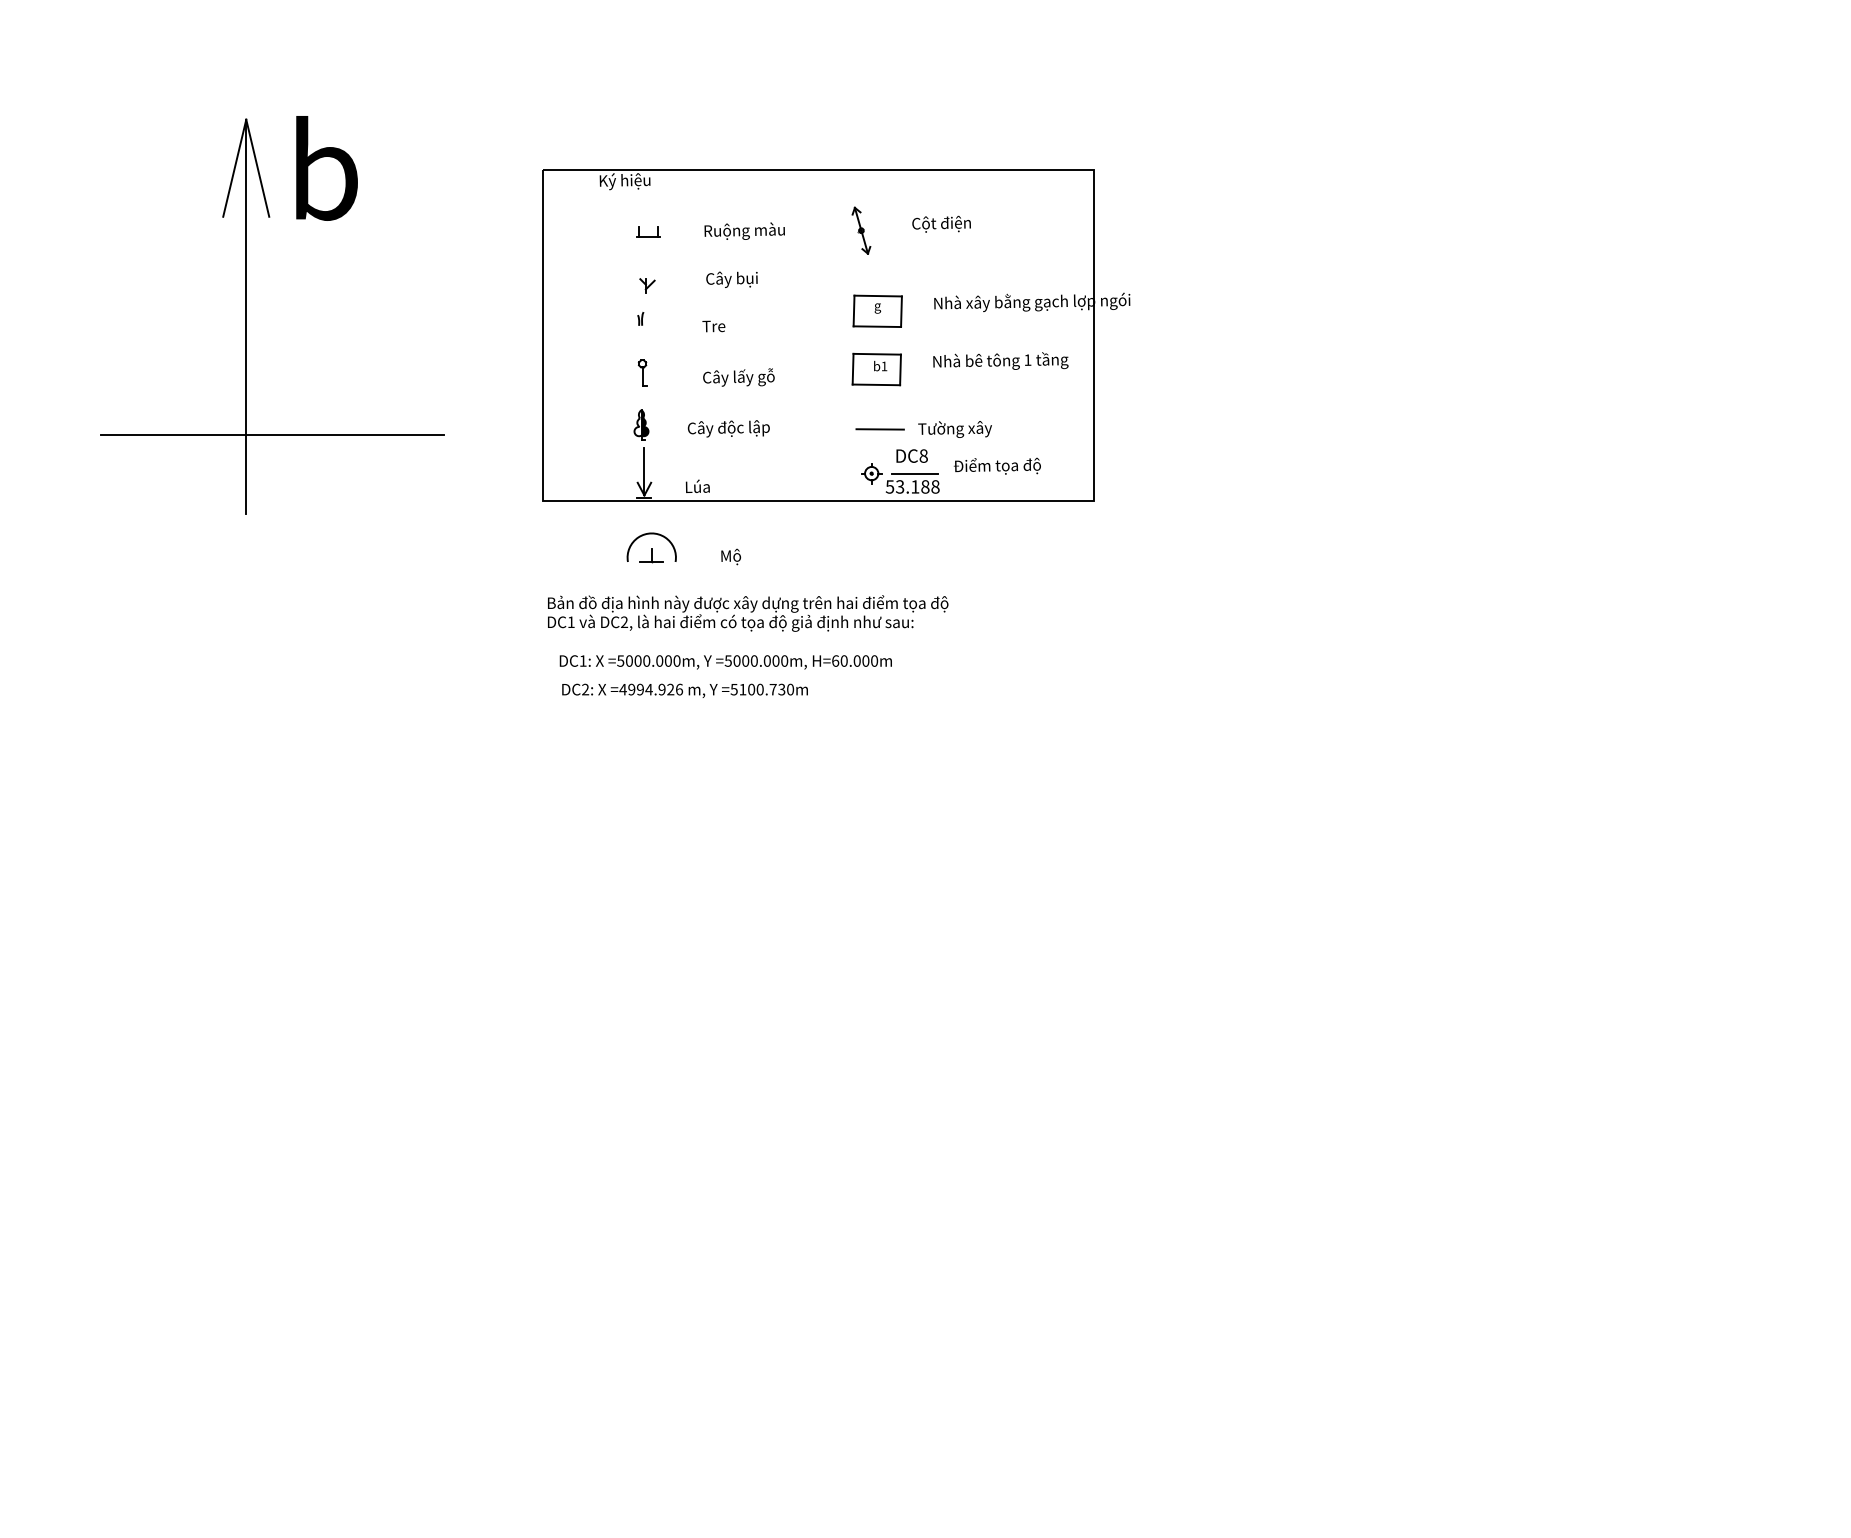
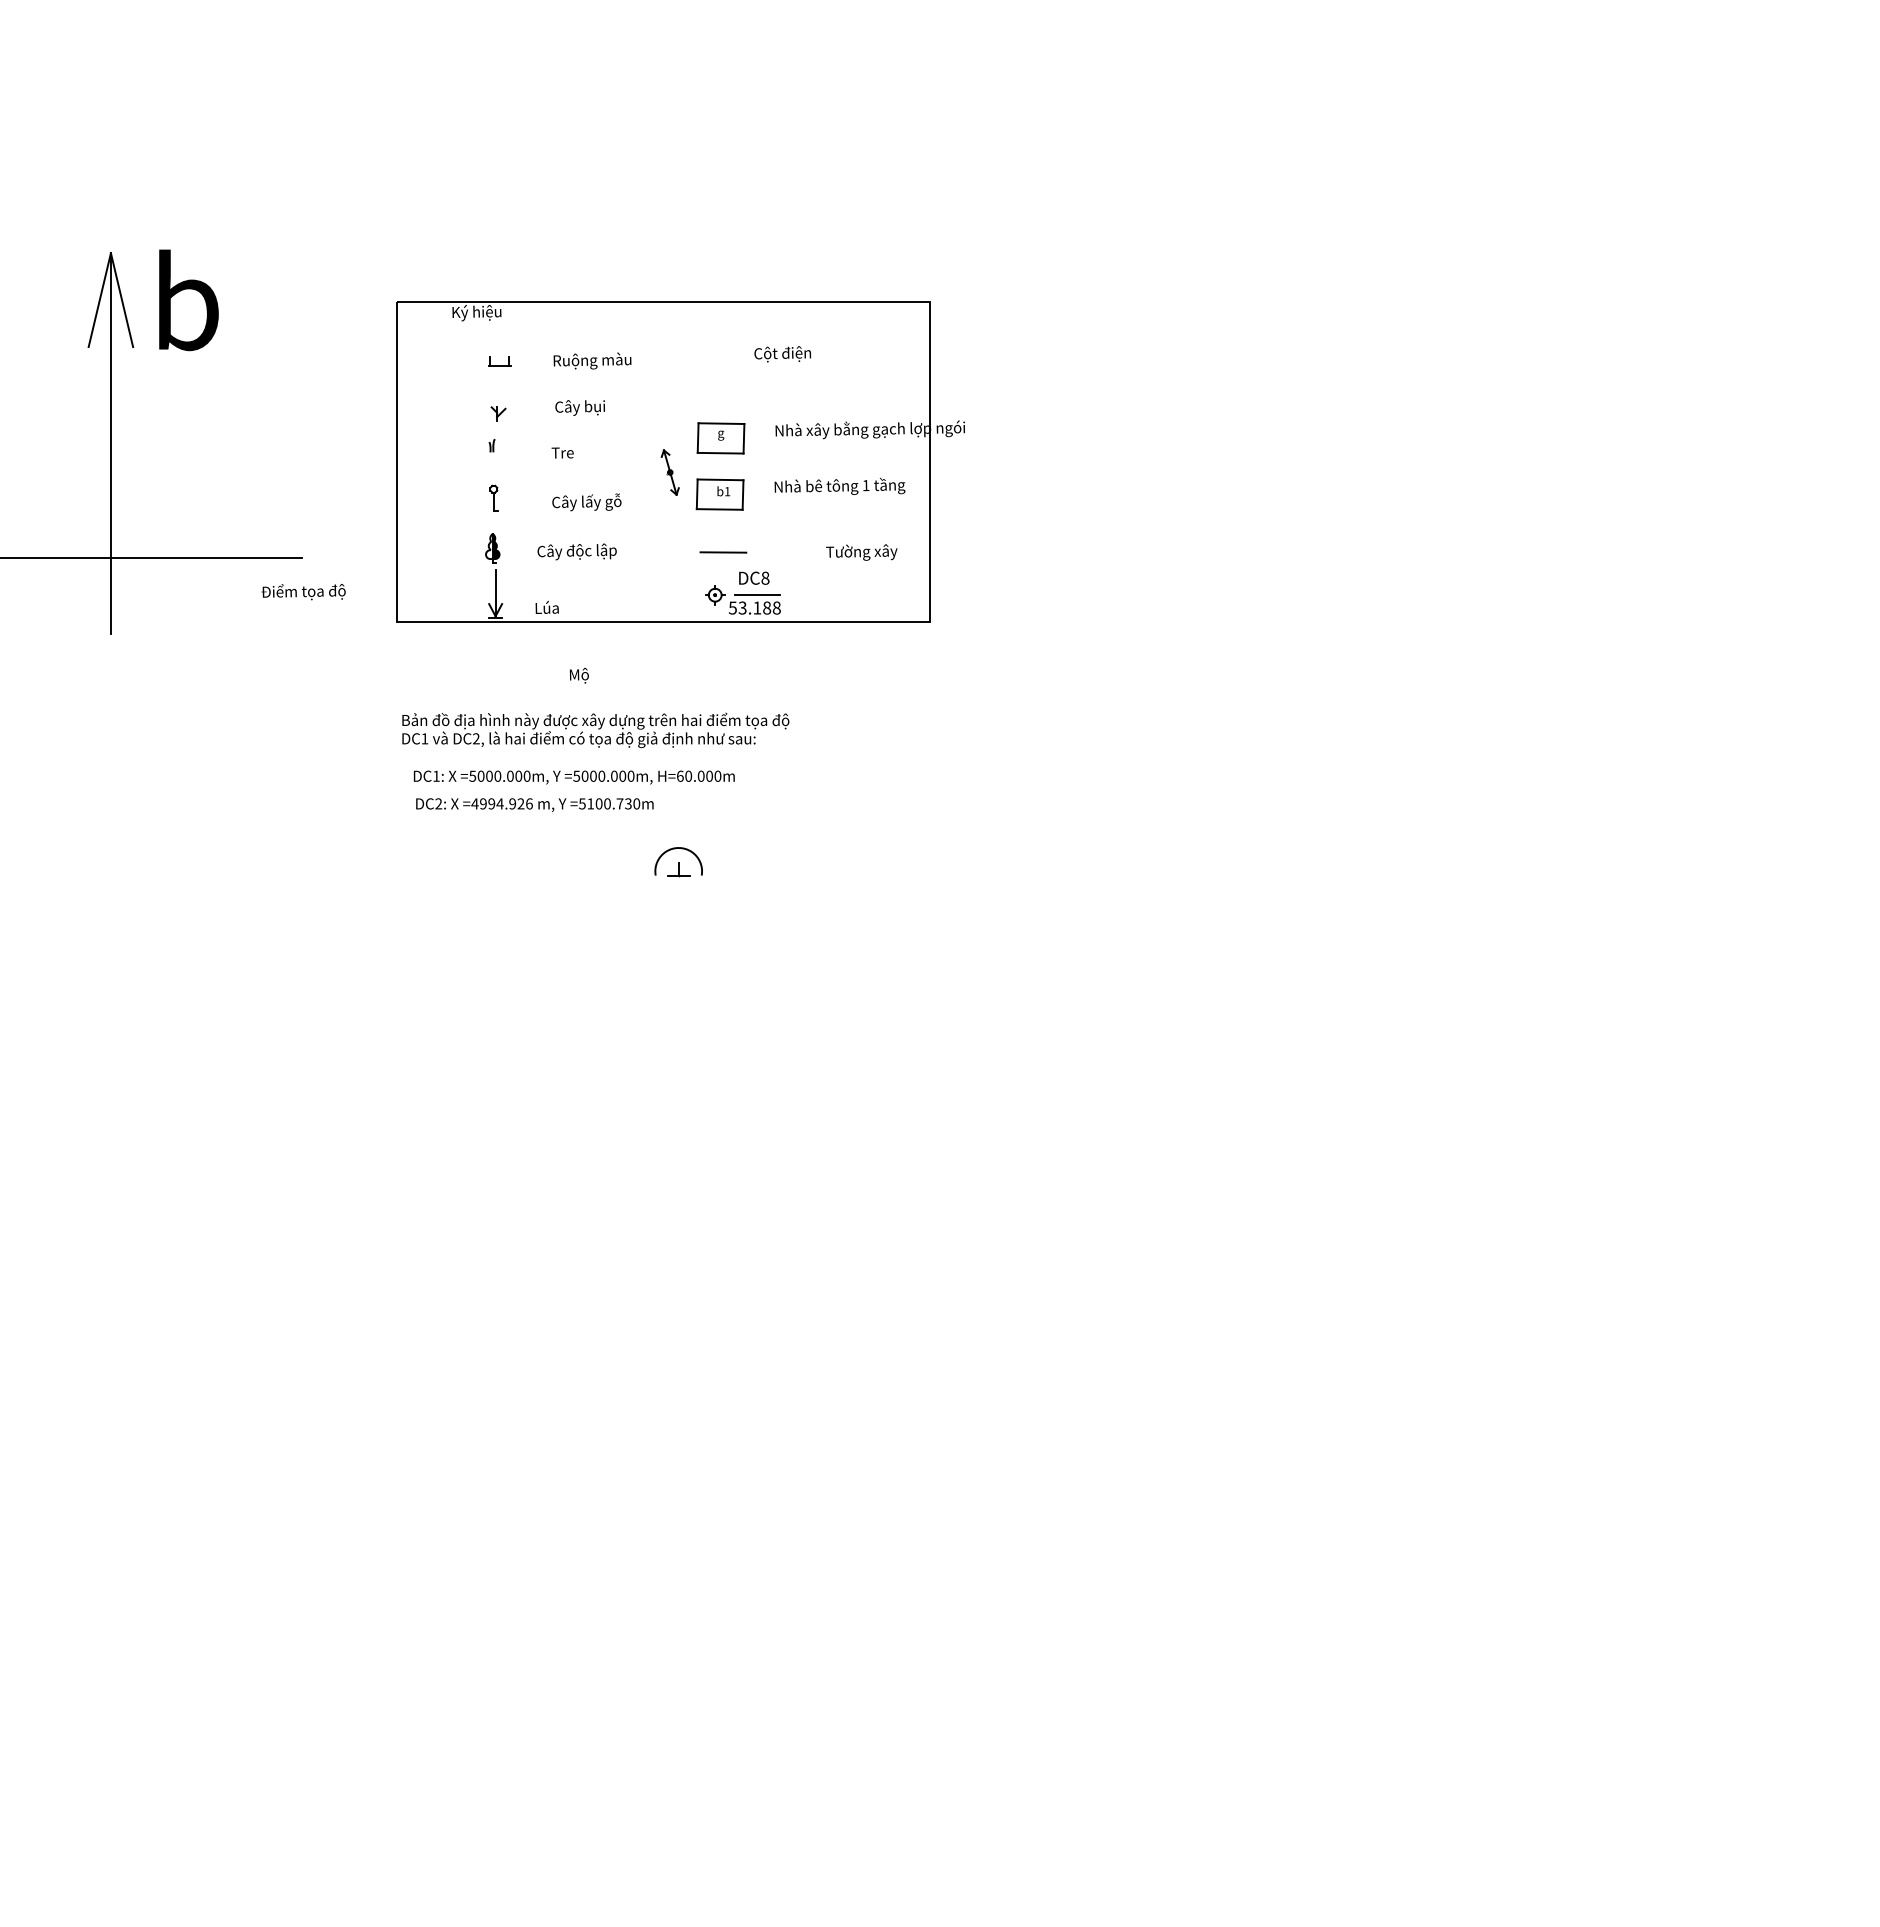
part: (860, 230) -> (669, 472), moved
text: (954, 429) -> (861, 552), moved
text: (997, 466) -> (303, 592), moved
part: (651, 548) -> (678, 862), moved

